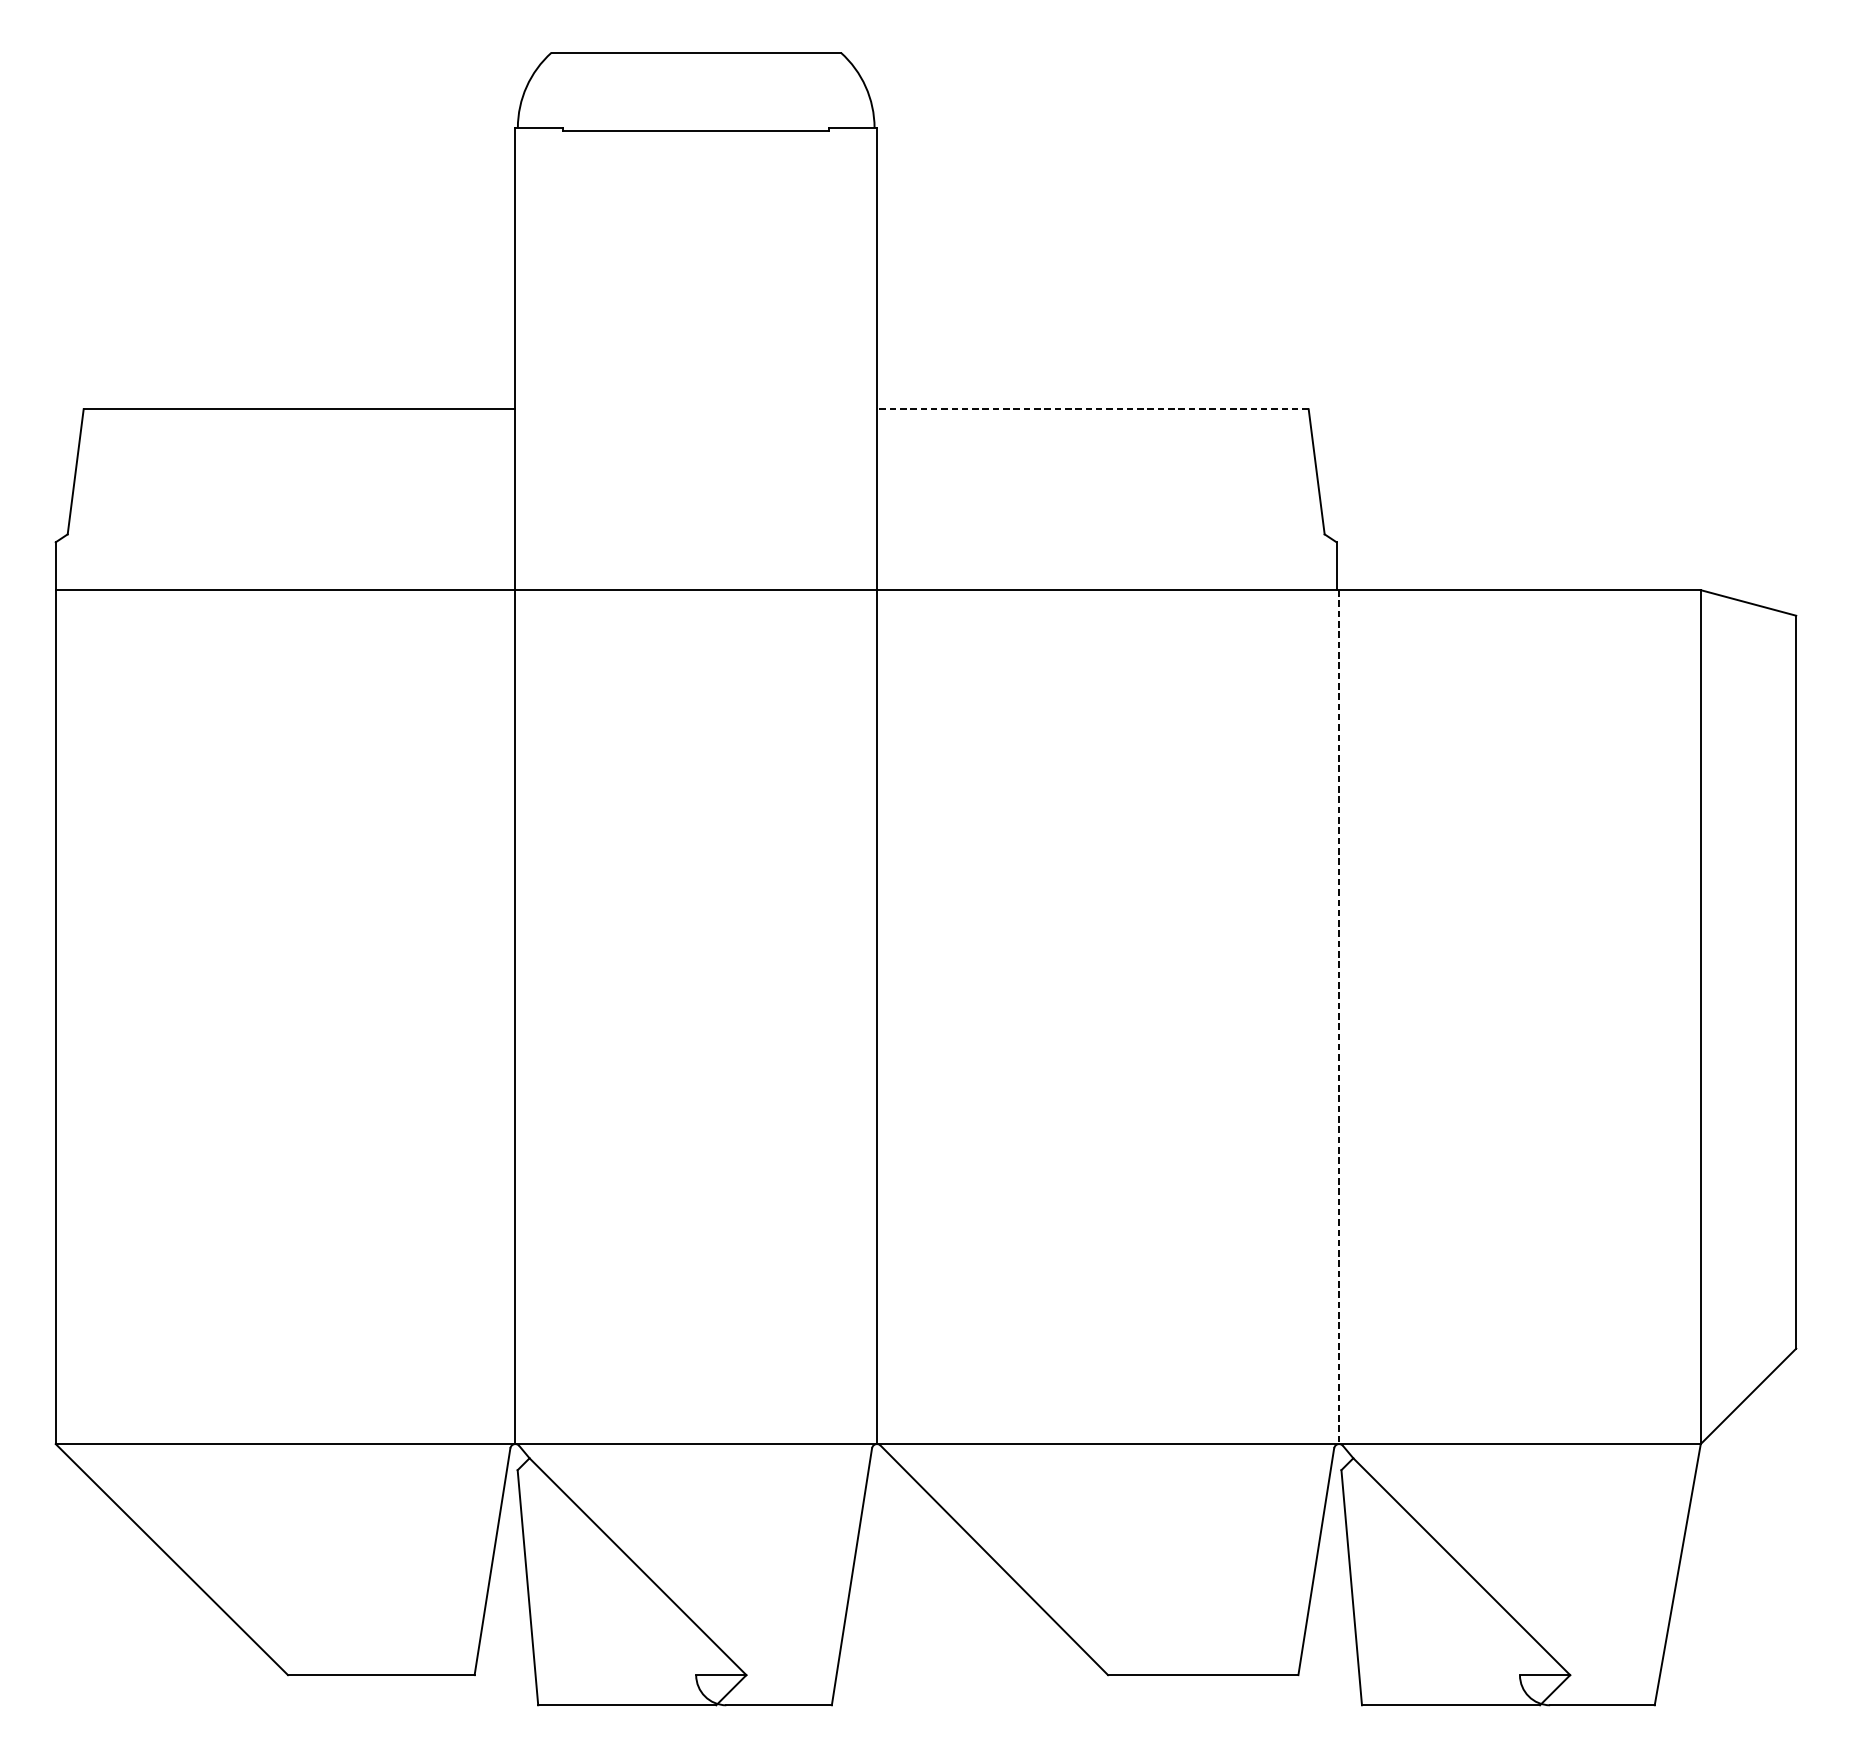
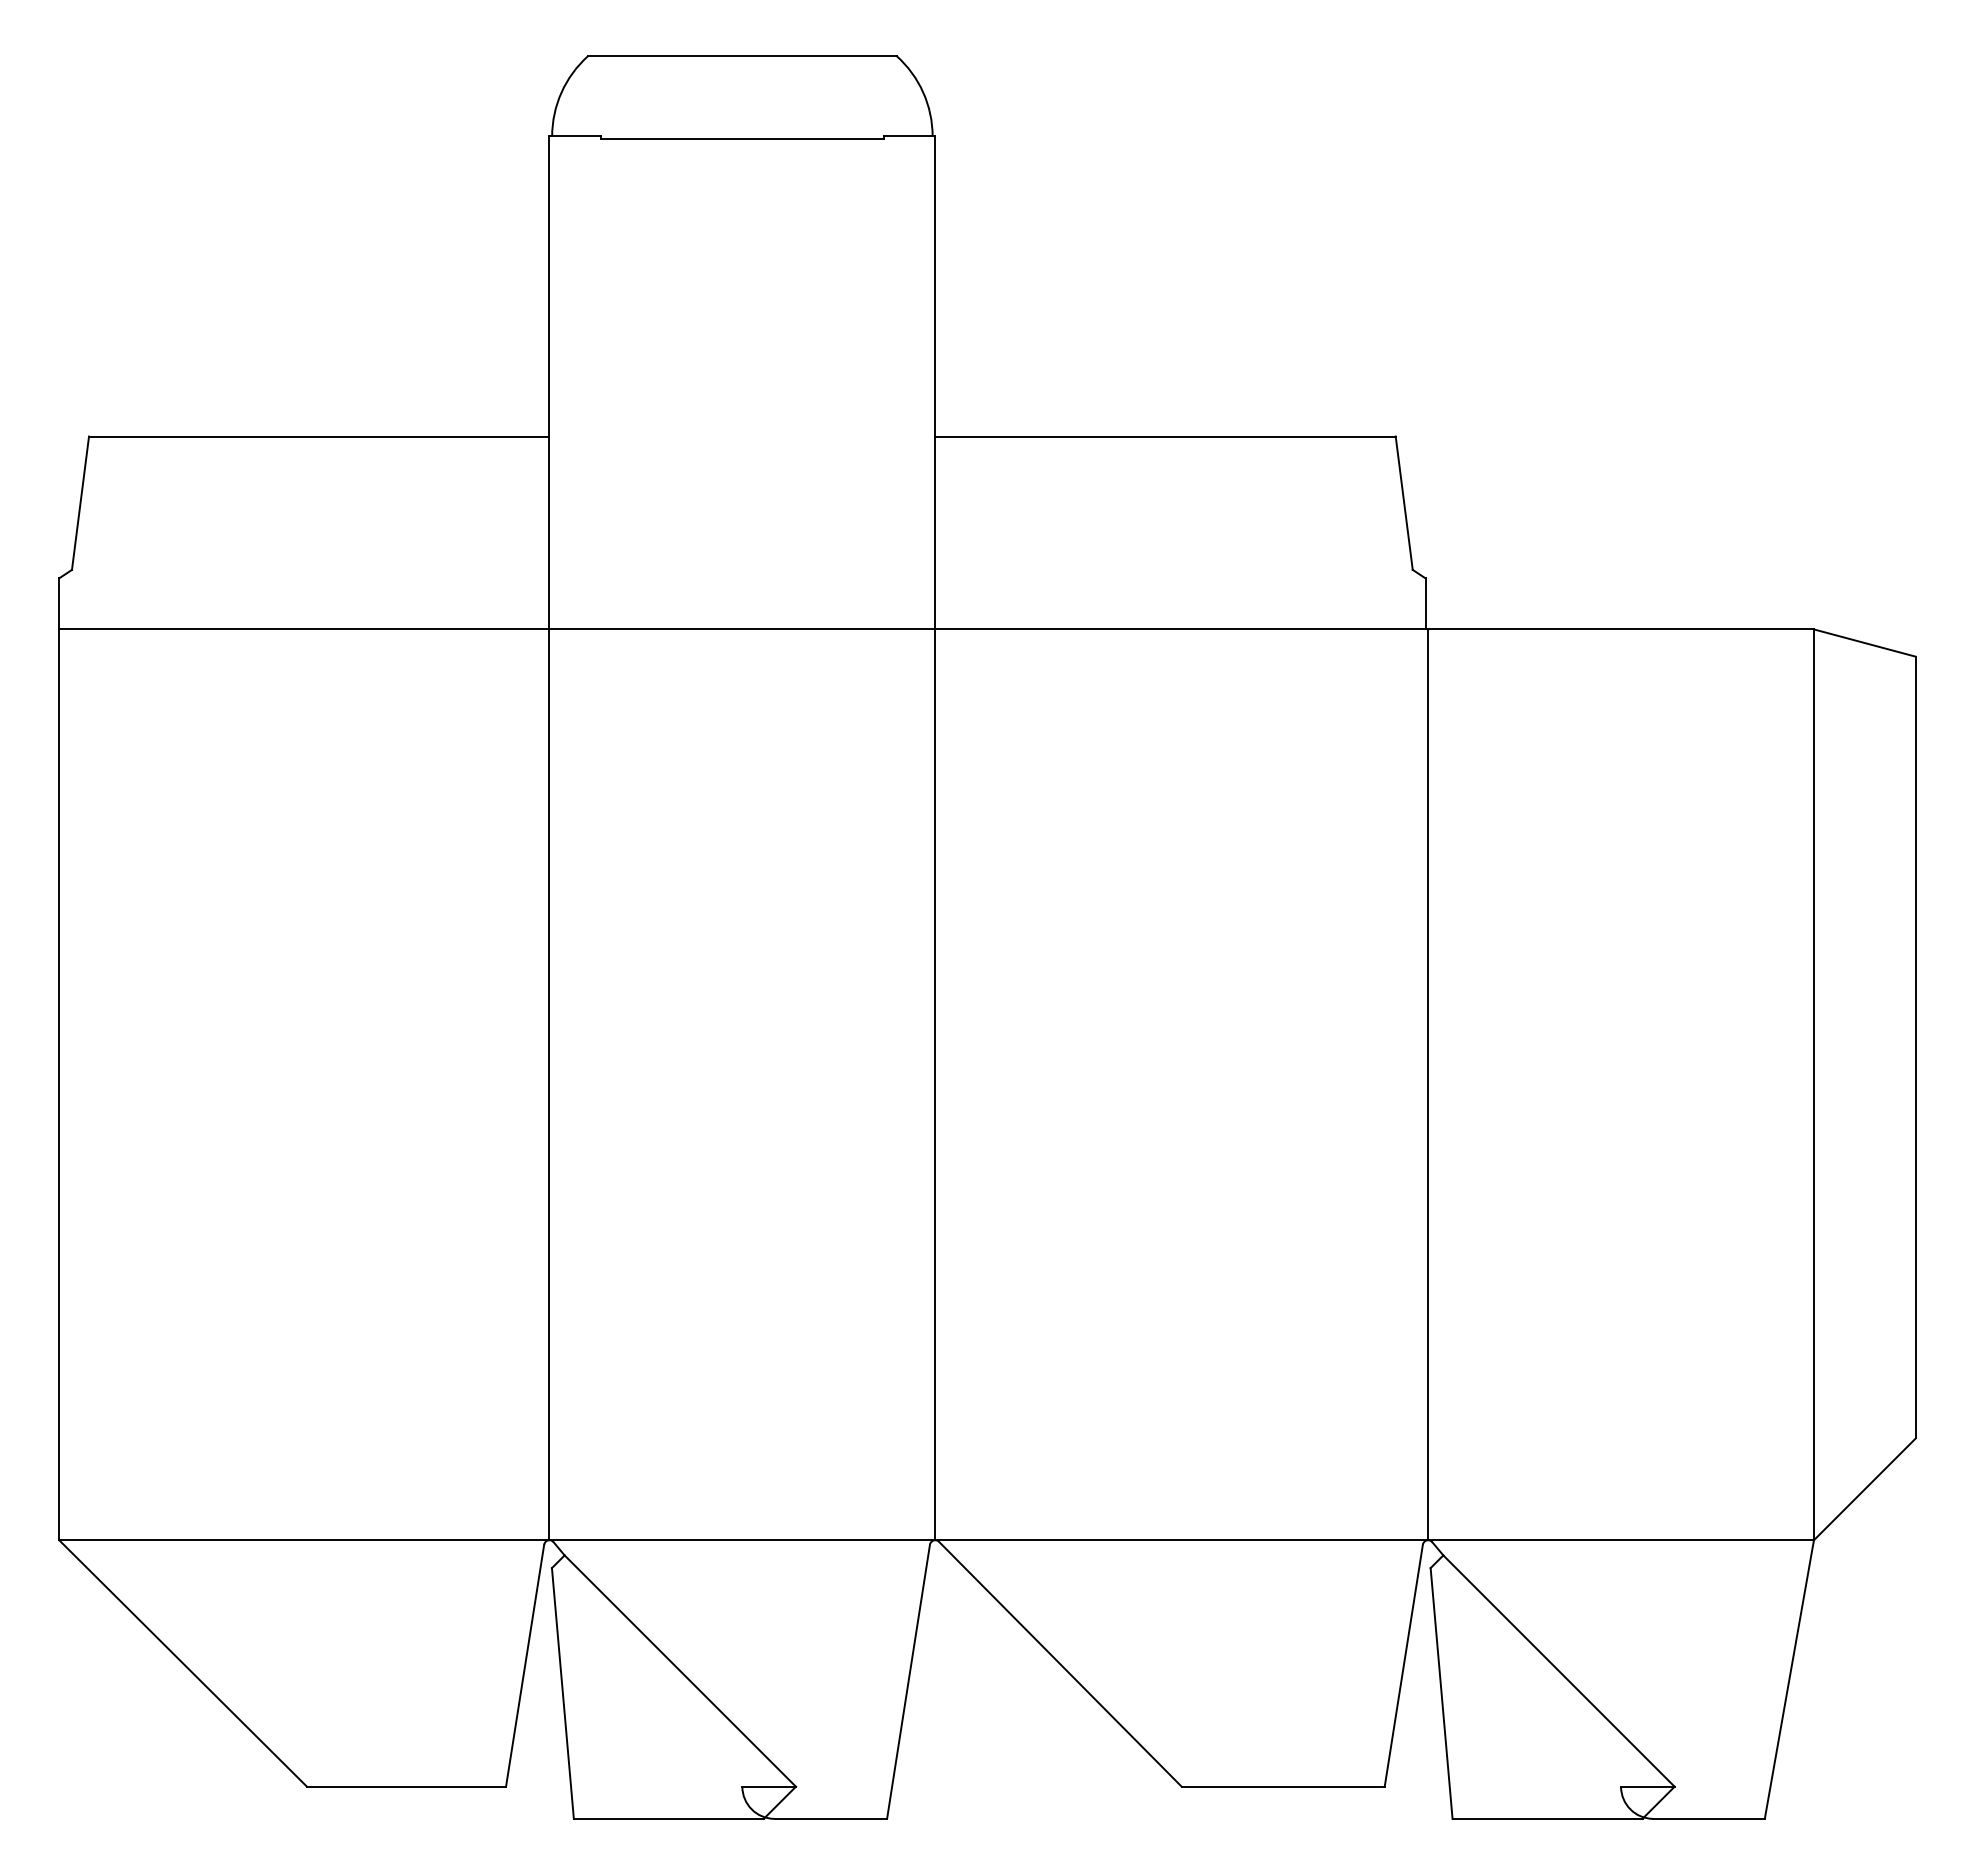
line: (1091, 409) -> (1164, 436), dashed -> solid
line: (1339, 1017) -> (1428, 1085), dashed -> solid

